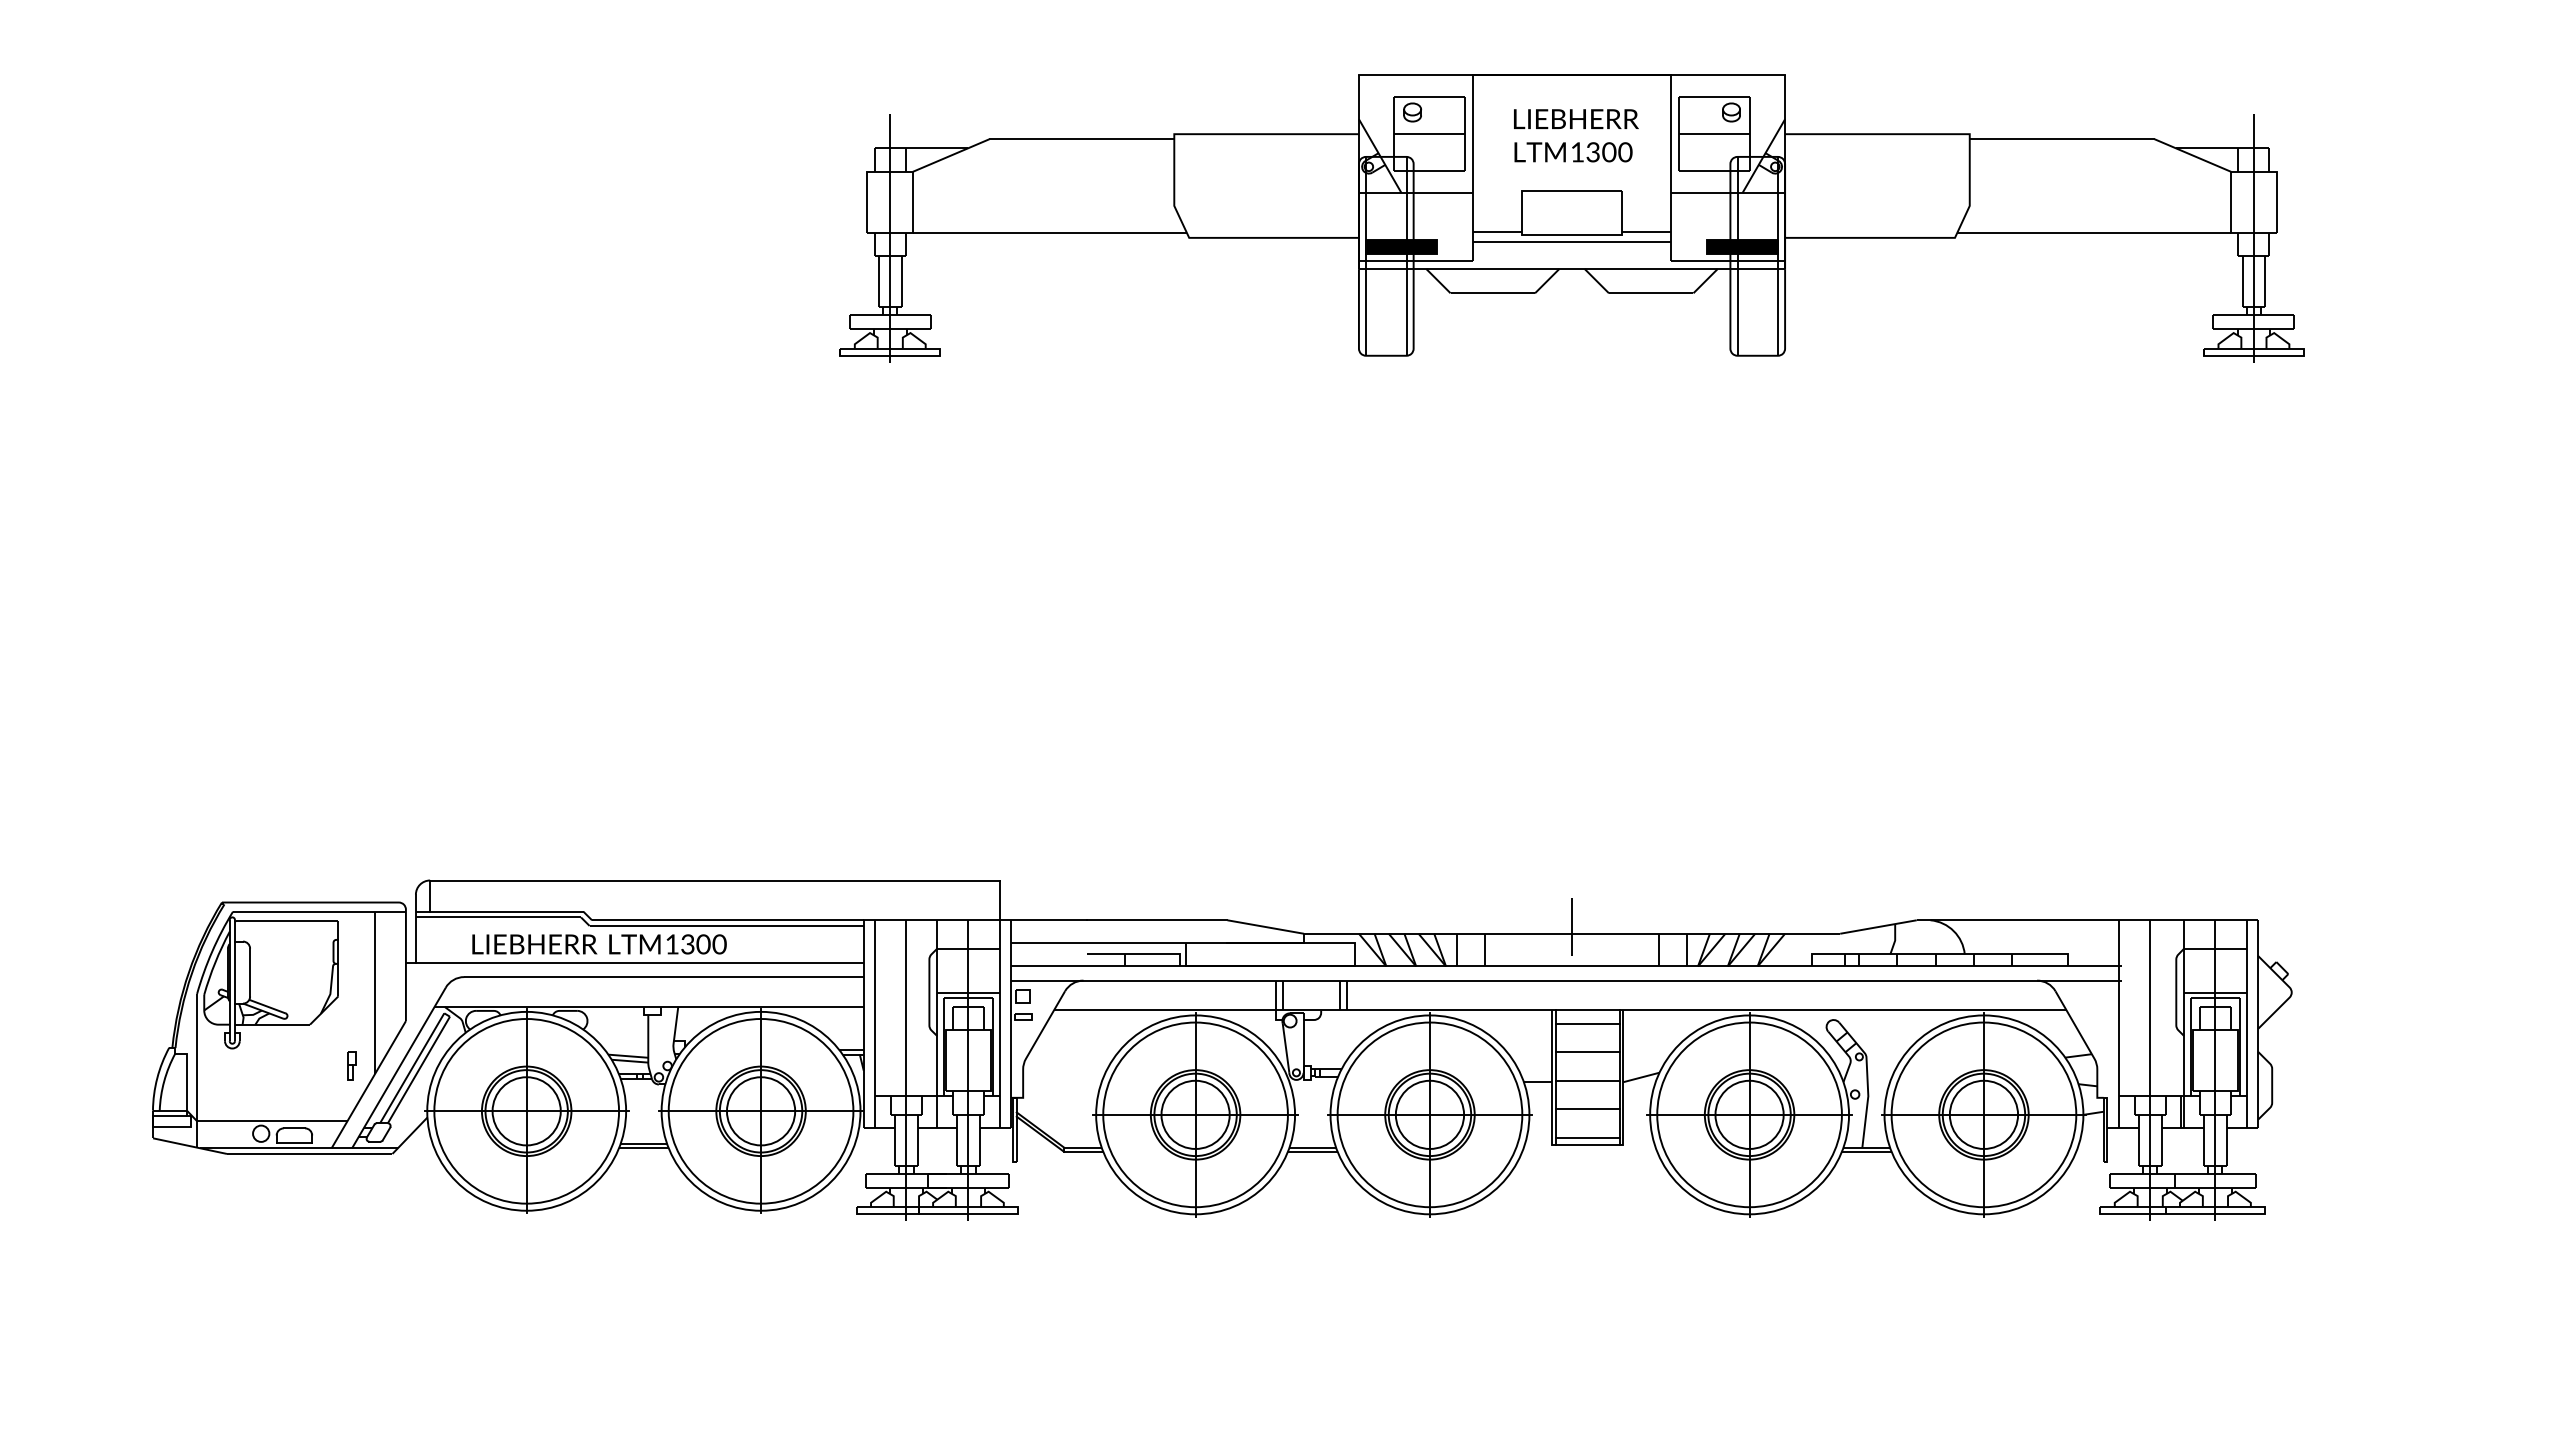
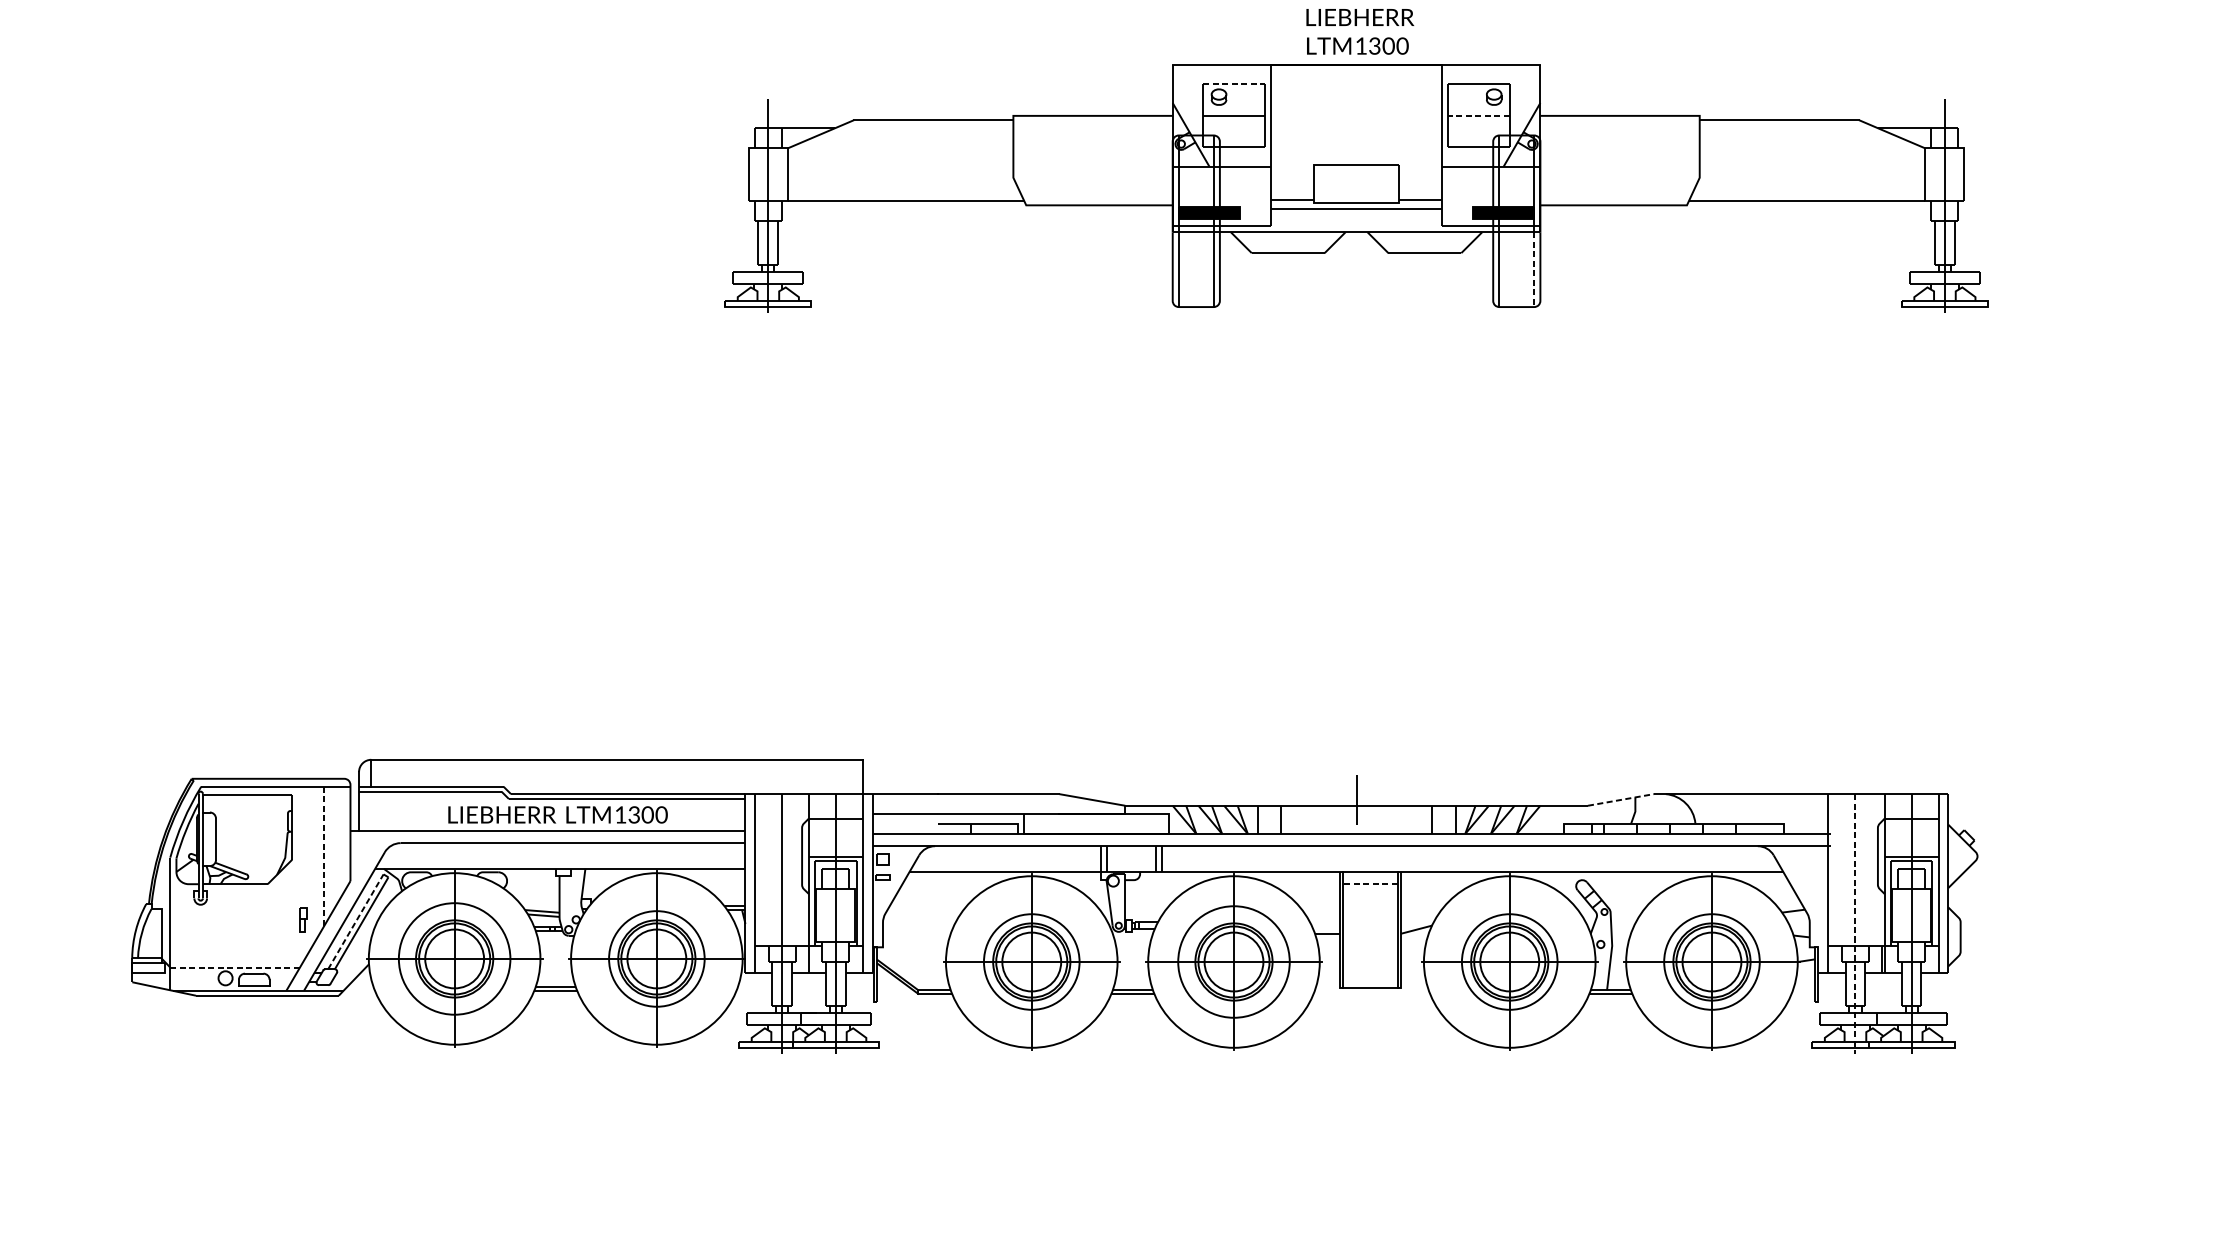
line: (1429, 97) -> (1233, 84), solid -> dashed
line: (1714, 133) -> (1479, 115), solid -> dashed
text: (1576, 135) -> (1360, 31), moved
line: (1777, 312) -> (1533, 269), solid -> dashed
line: (1878, 927) -> (1620, 800), solid -> dashed
text: (599, 944) -> (558, 815), moved
line: (375, 992) -> (324, 856), solid -> dashed
line: (1587, 1023) -> (1369, 883), solid -> dashed
line: (1587, 1052) -> (1369, 908), removed
line: (412, 1068) -> (356, 922), solid -> dashed
line: (2150, 1070) -> (1855, 923), solid -> dashed
line: (1587, 1080) -> (1369, 932), removed
line: (1587, 1109) -> (1369, 957), removed
circle: (526, 1111) -> (454, 959), size x0.7
circle: (760, 1111) -> (656, 959), size x0.6
circle: (1195, 1114) -> (1031, 961), size x0.6
circle: (1429, 1114) -> (1233, 961), size x0.7
circle: (1749, 1114) -> (1509, 961), size x0.6
circle: (1983, 1114) -> (1711, 961), size x0.6
line: (272, 1121) -> (235, 967), solid -> dashed
line: (1587, 1137) -> (1369, 981), removed

